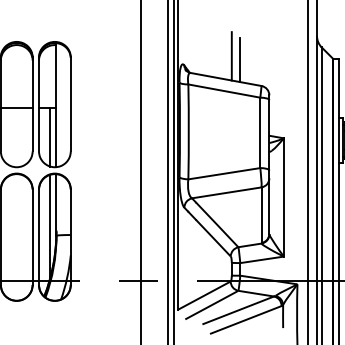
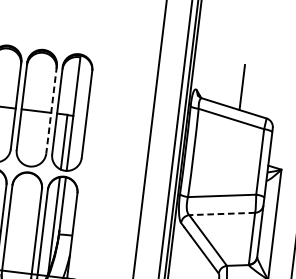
line: (240, 59) -> (250, 91), removed
line: (32, 104) -> (51, 109), solid -> dashed
line: (226, 192) -> (222, 213), solid -> dashed

